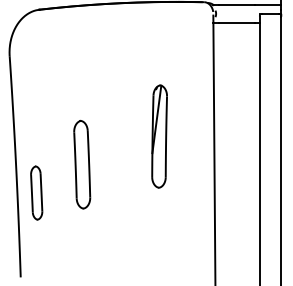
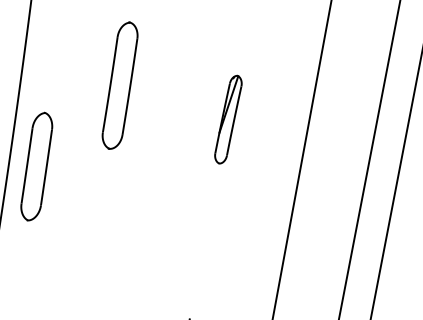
part: (159, 136) -> (228, 119), size x0.6
part: (82, 164) -> (120, 85), moved
part: (36, 192) -> (36, 165), size x1.4

